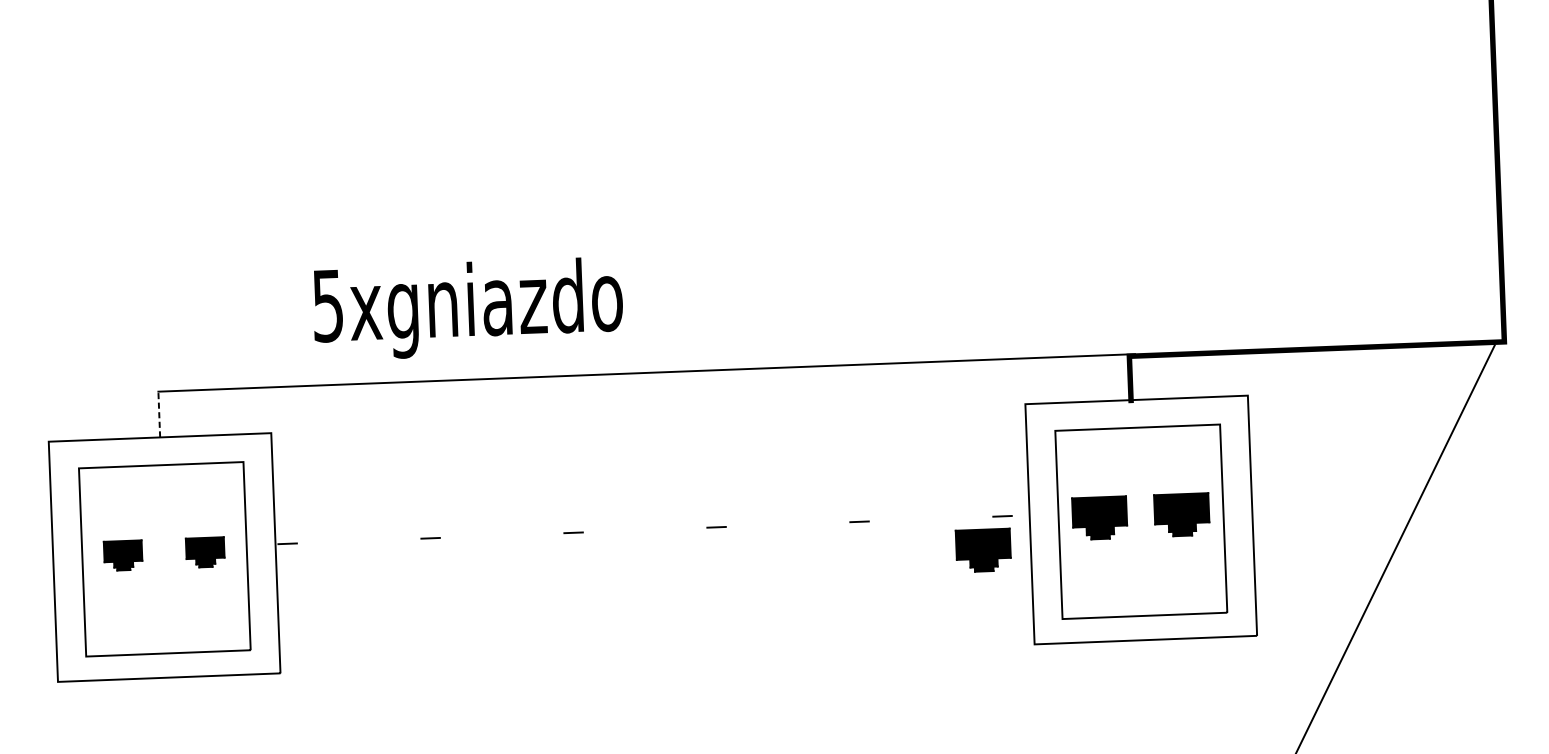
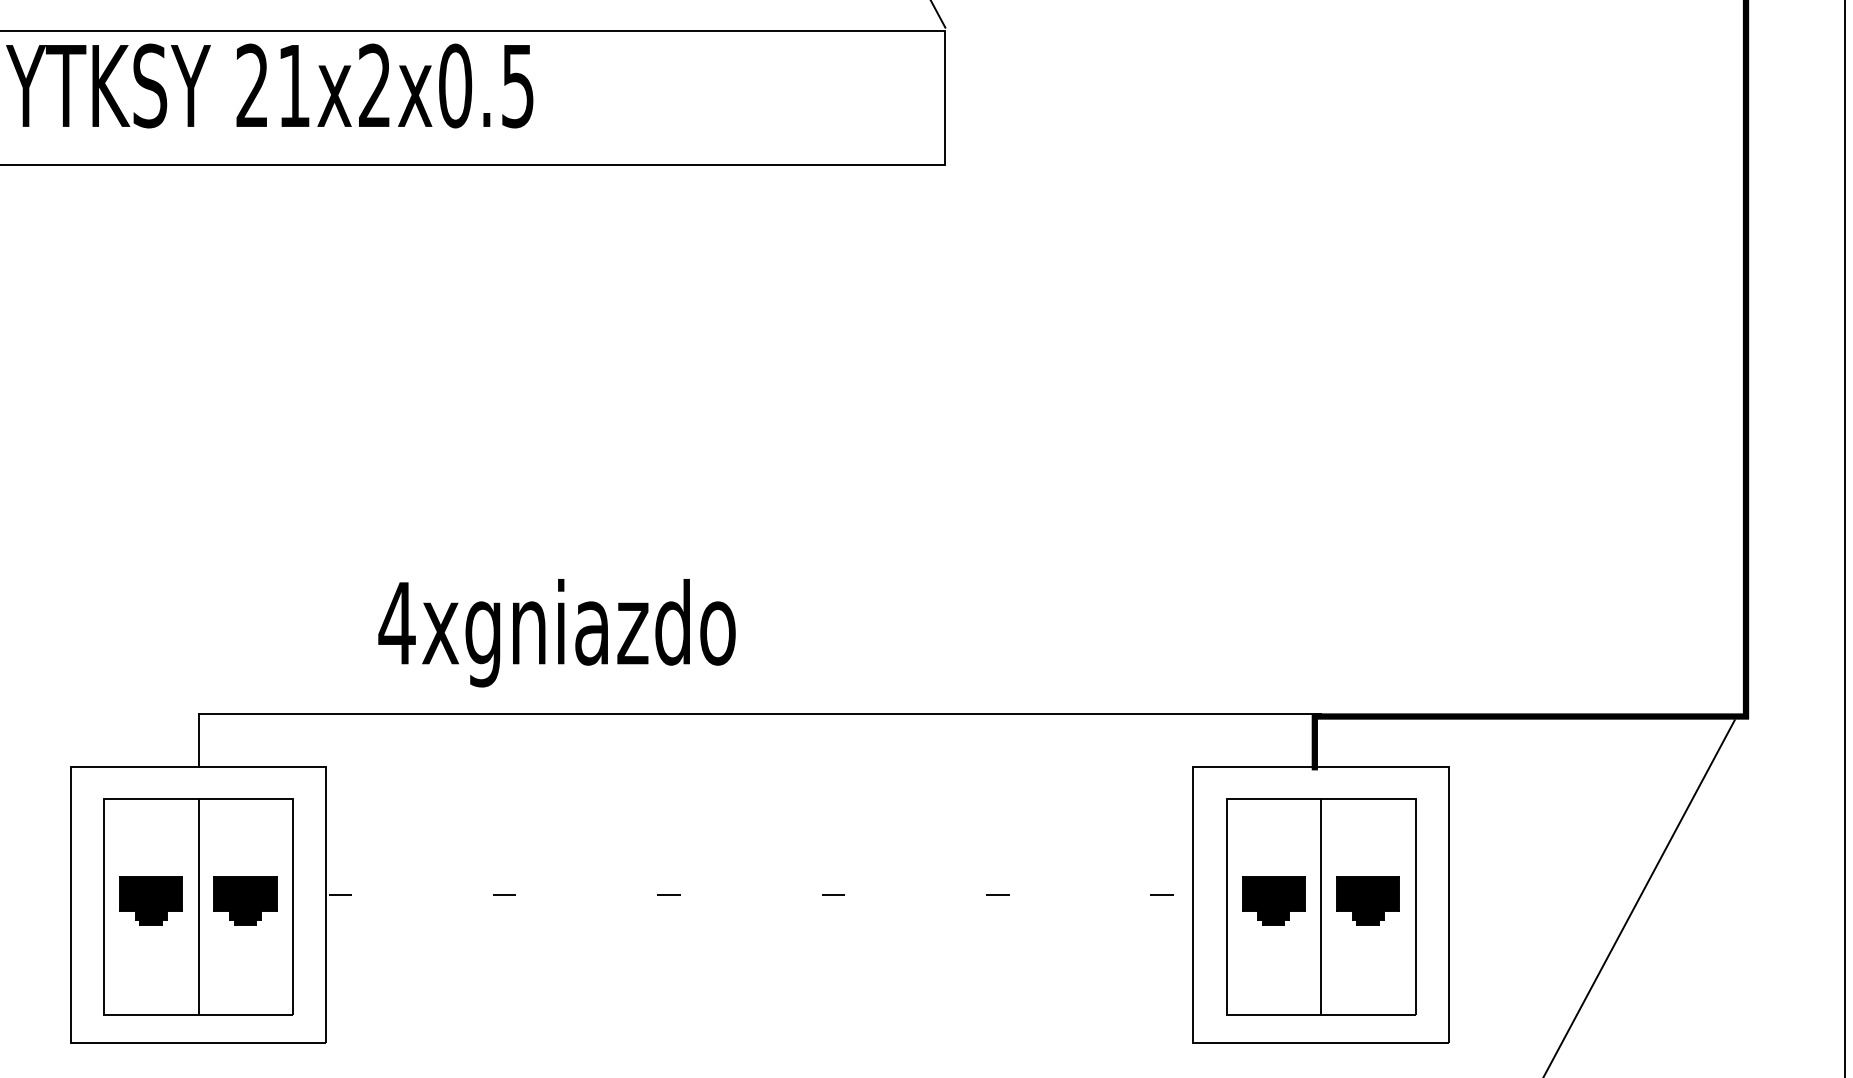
text: (327, 306) -> (396, 623), 5xgniazdo -> 4xgniazdo
line: (159, 414) -> (198, 740), dashed -> solid
line: (1141, 521) -> (1321, 906), added
part: (983, 550) -> (1138, 932), removed
part: (205, 552) -> (245, 900), size x1.43
part: (122, 555) -> (150, 900), size x1.43
line: (164, 558) -> (198, 906), added

